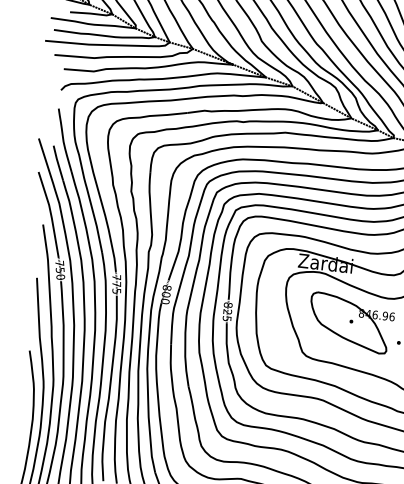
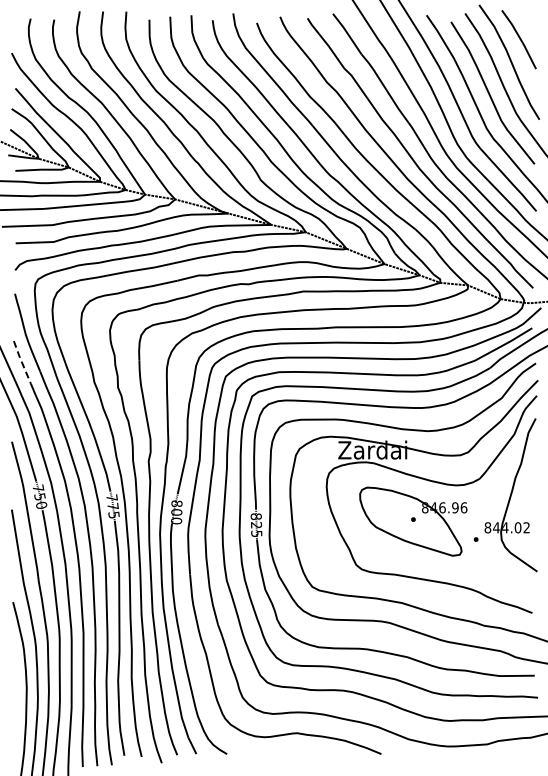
line: (57, 162) -> (21, 361), solid -> dashed

